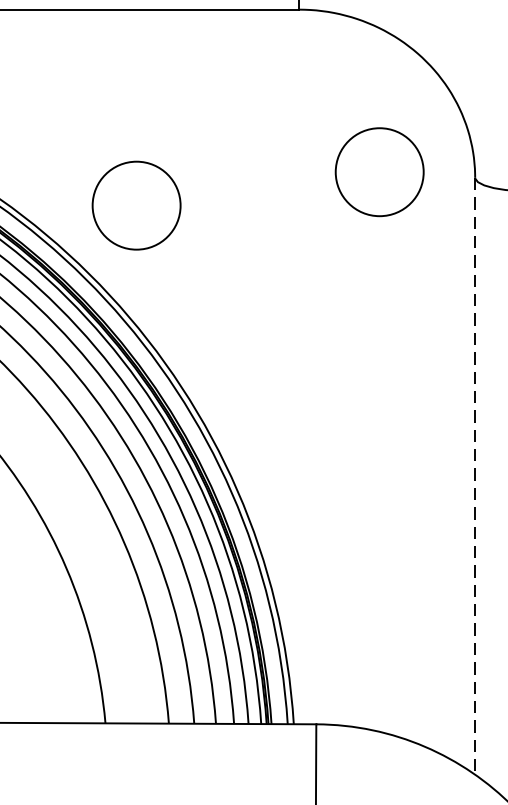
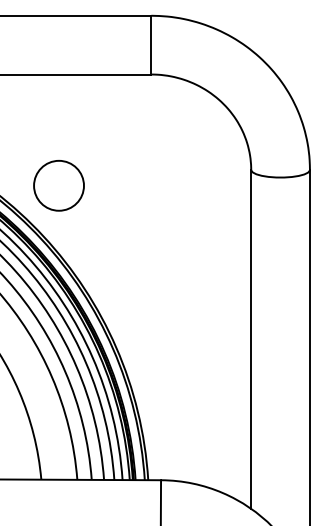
circle: (378, 171) -> (196, 166), removed
line: (475, 476) -> (251, 339), dashed -> solid

